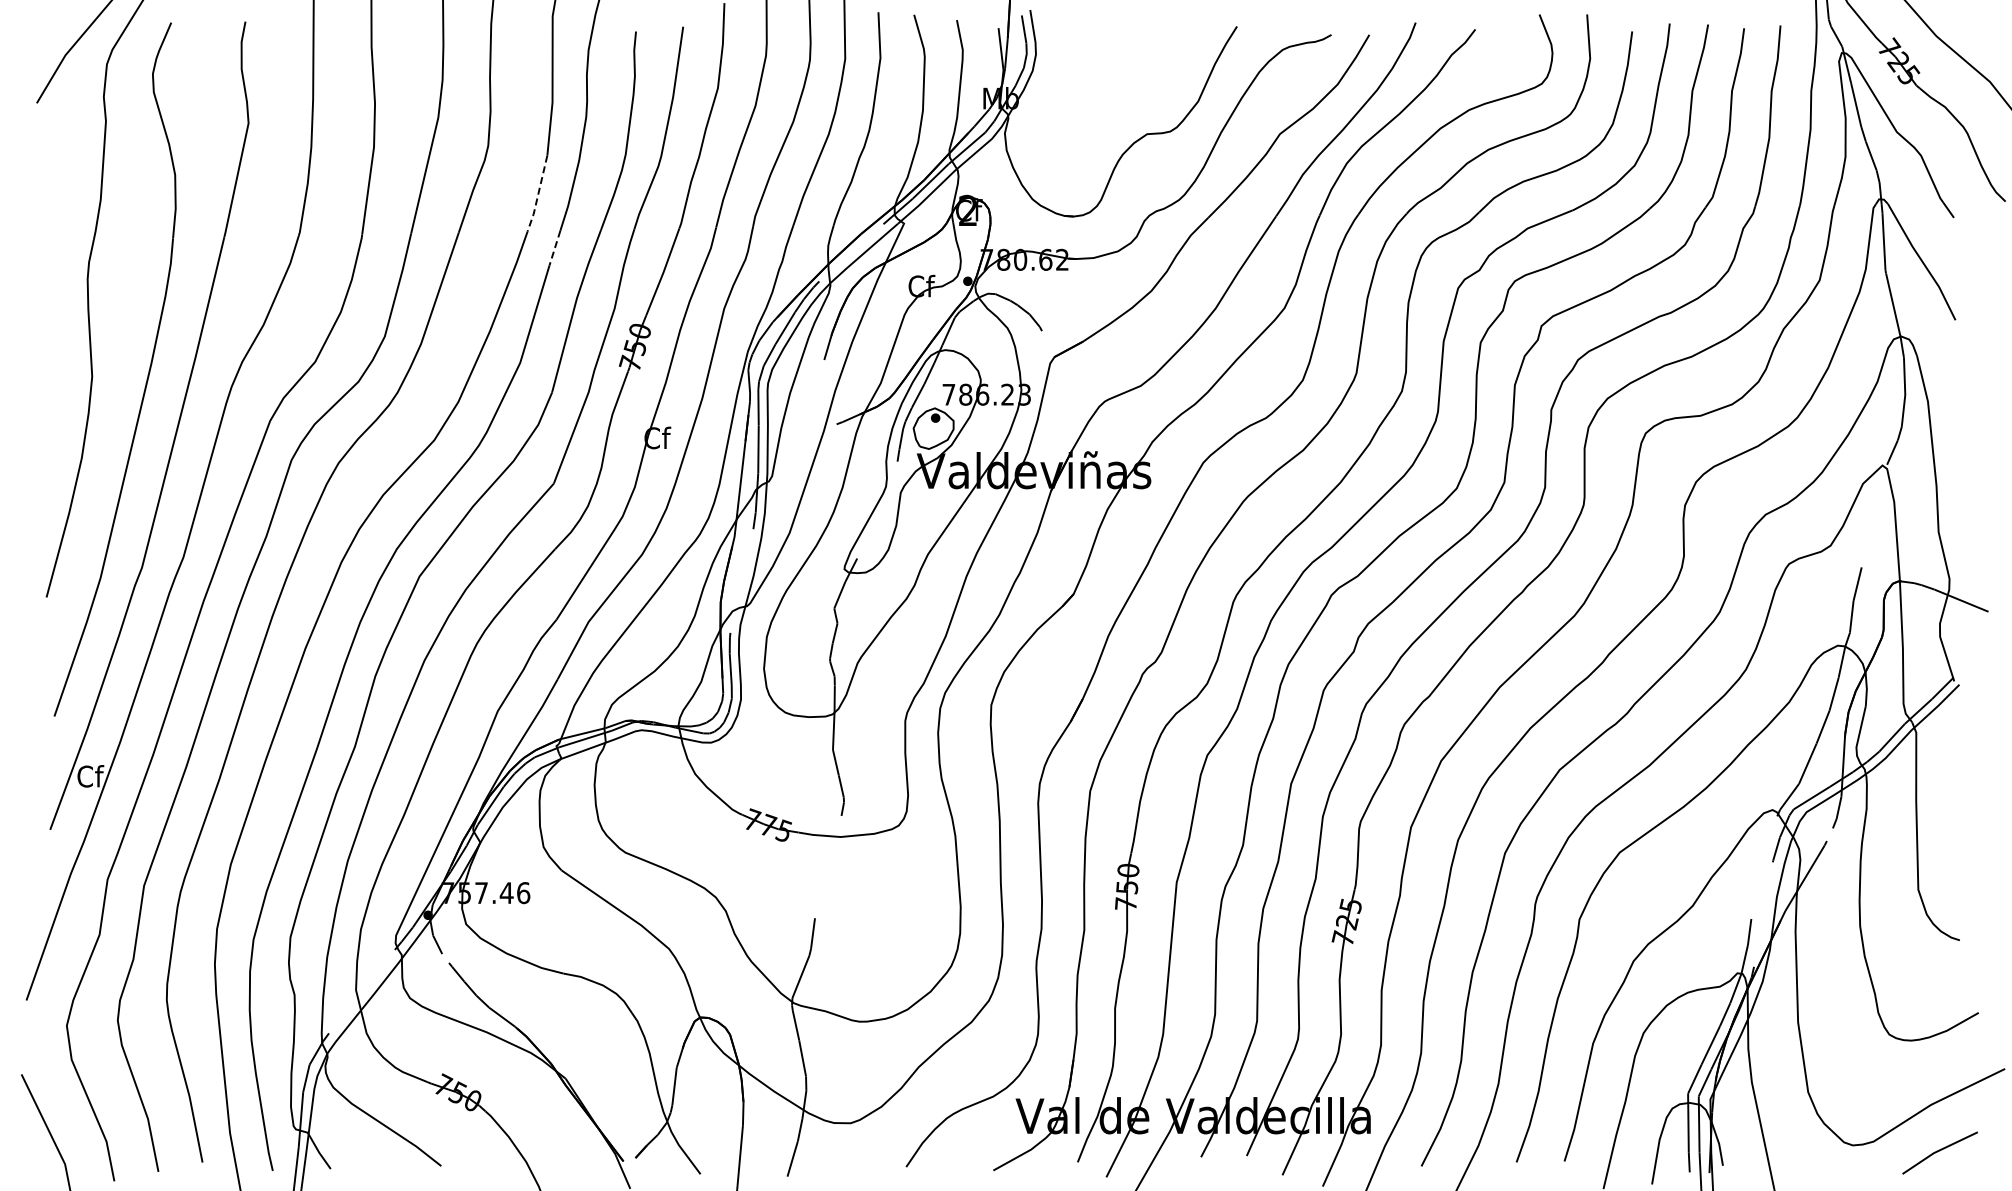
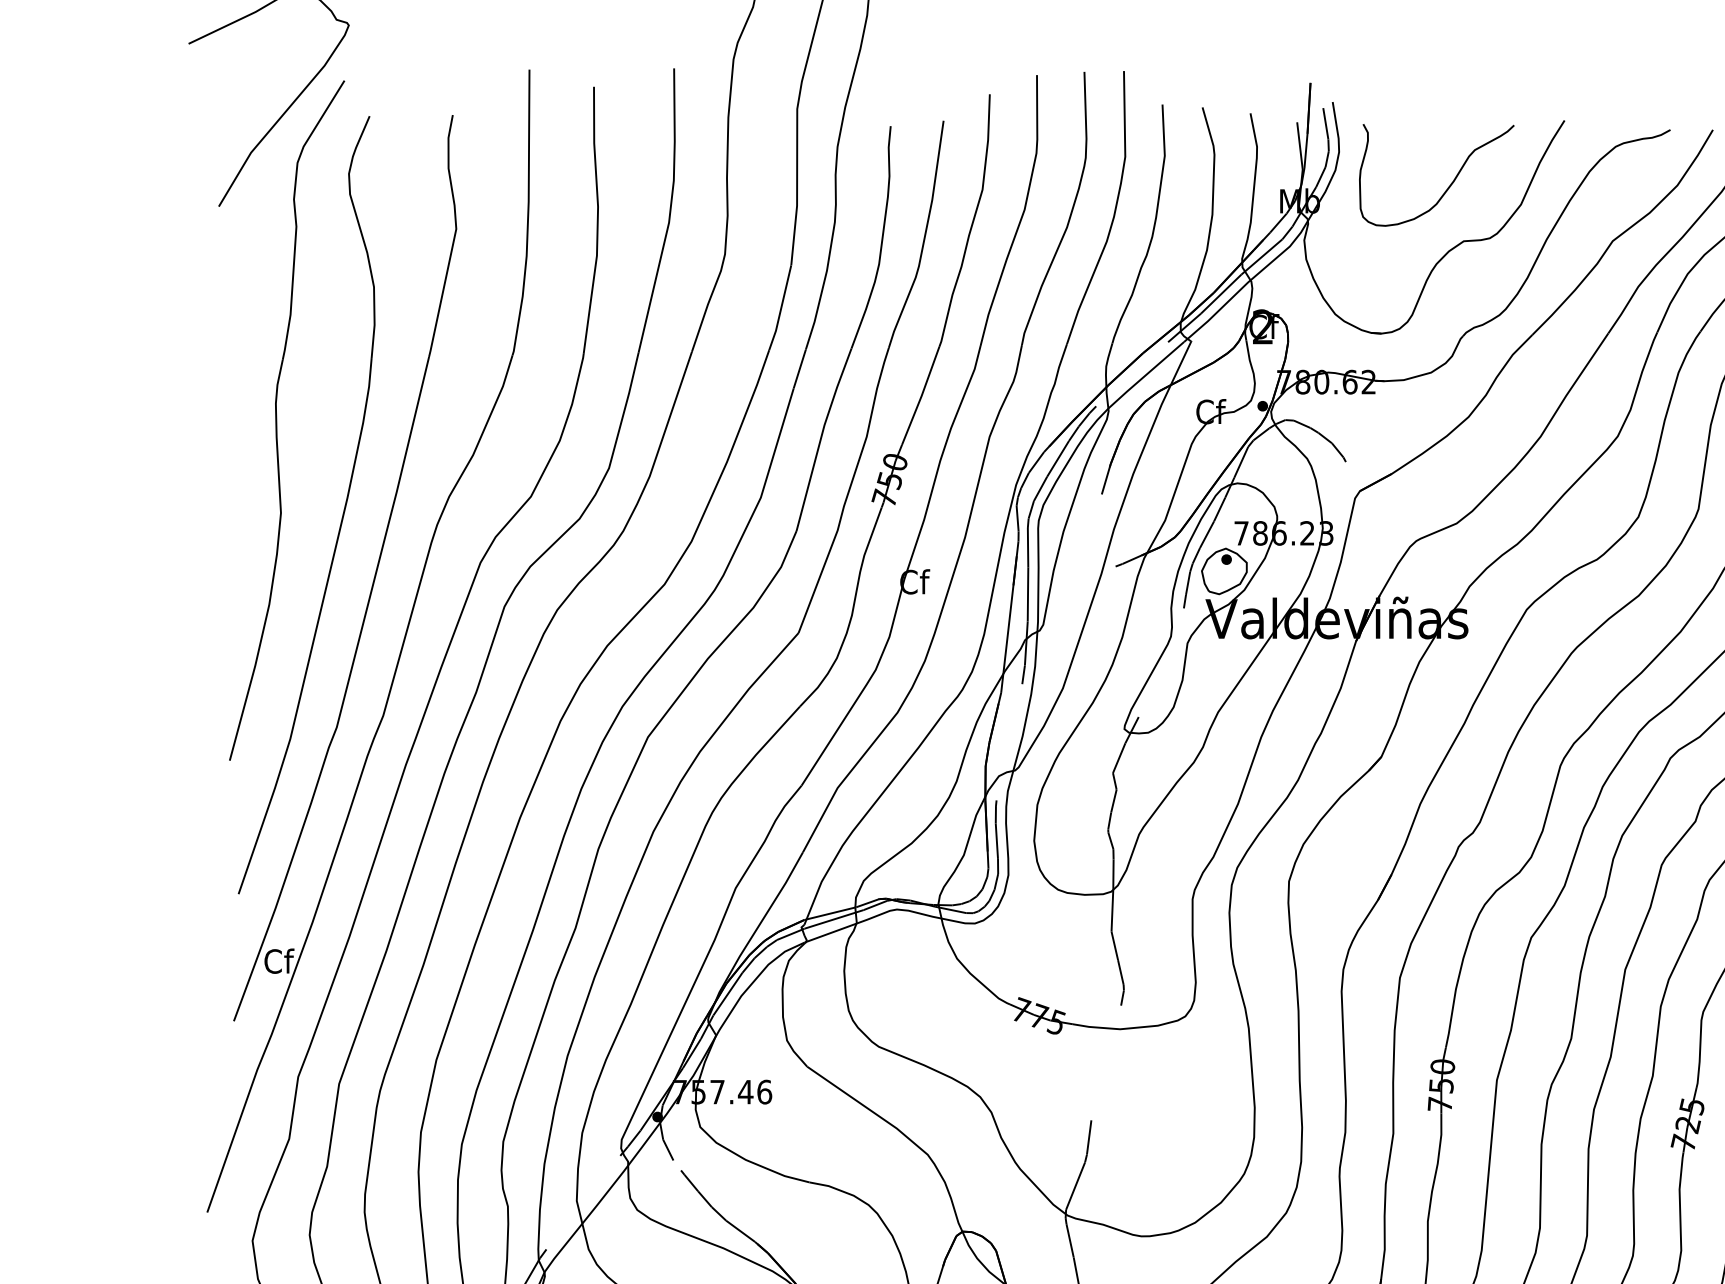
curve: (1134, 83) -> (1449, 184), added
line: (538, 194) -> (781, 308), dashed -> solid
line: (554, 248) -> (799, 369), dashed -> solid

